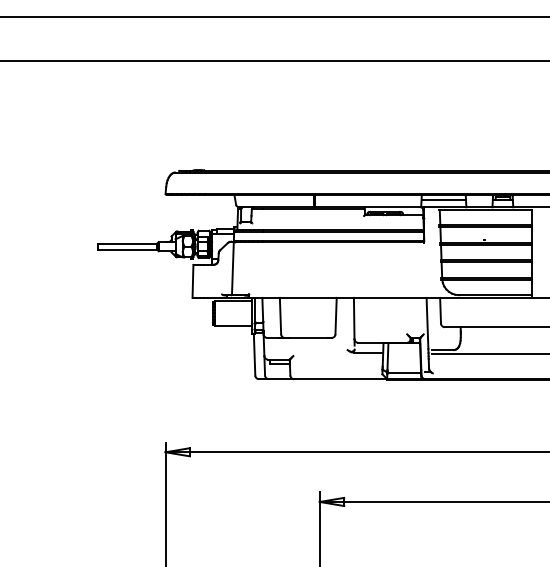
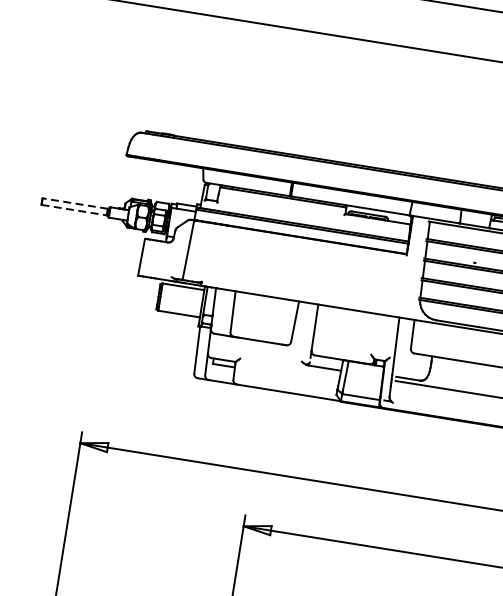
line: (443, 199) -> (435, 210), removed
line: (127, 243) -> (75, 203), solid -> dashed
line: (128, 249) -> (75, 210), solid -> dashed

